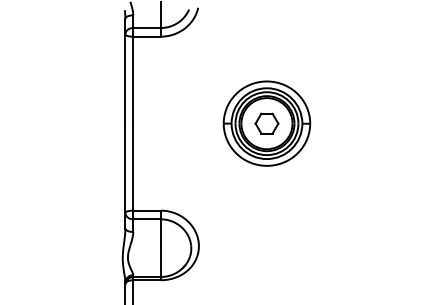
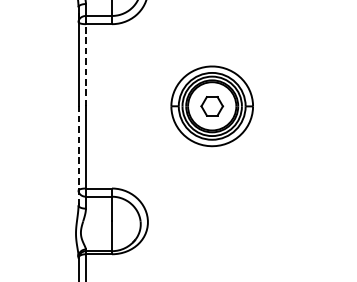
line: (133, 79) -> (86, 64), solid -> dashed
line: (125, 175) -> (78, 155), solid -> dashed

